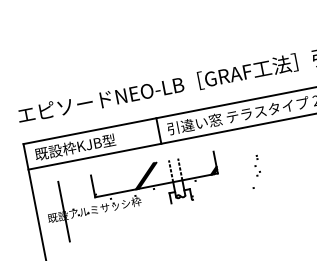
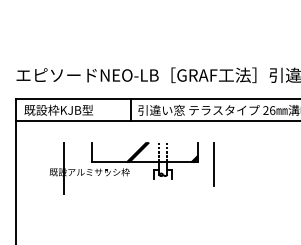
line: (268, 175) -> (214, 164), added
part: (133, 197) -> (123, 168), moved

